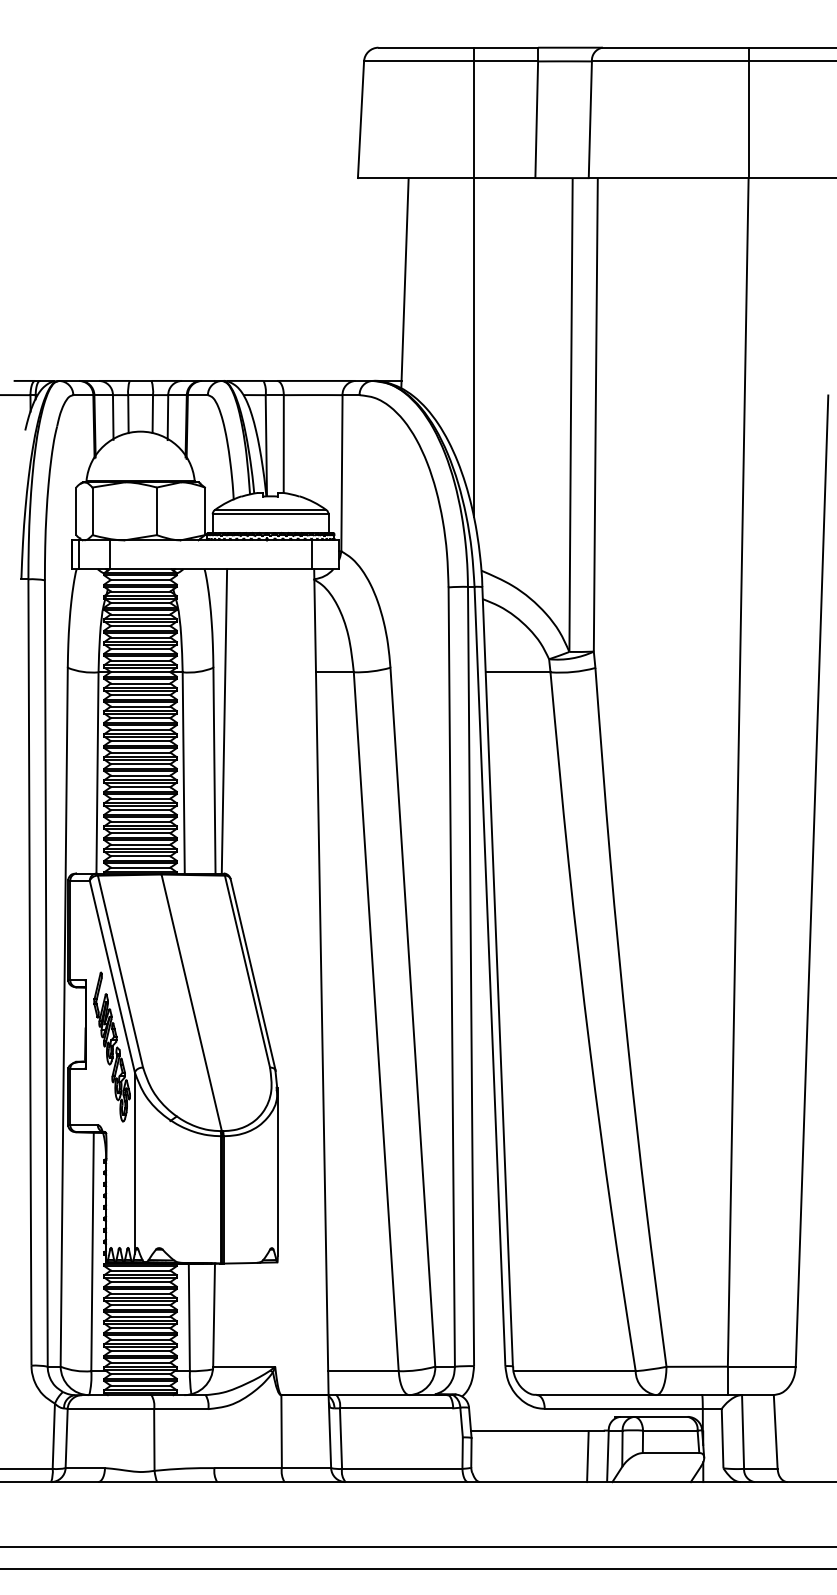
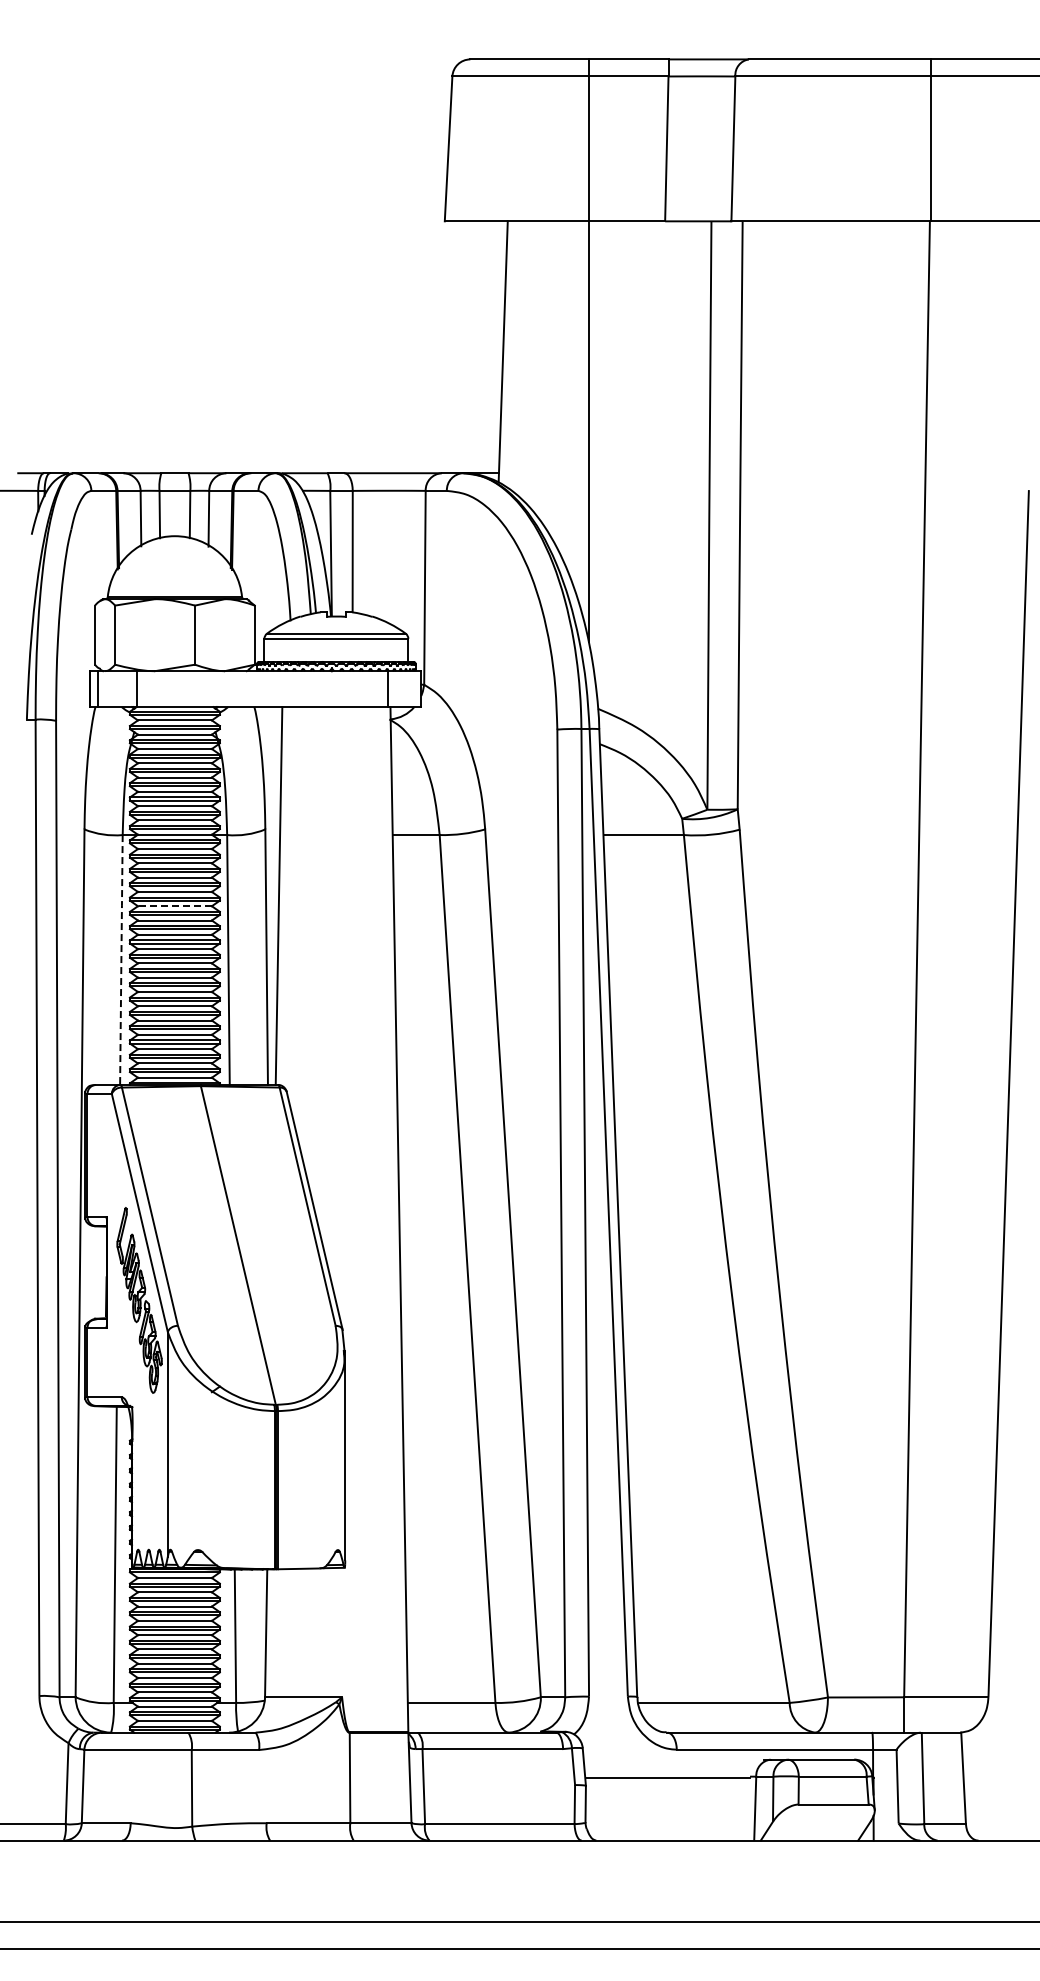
line: (140, 729) -> (174, 906), solid -> dashed
line: (97, 772) -> (121, 959), solid -> dashed
line: (588, 1456) -> (730, 1808), removed

